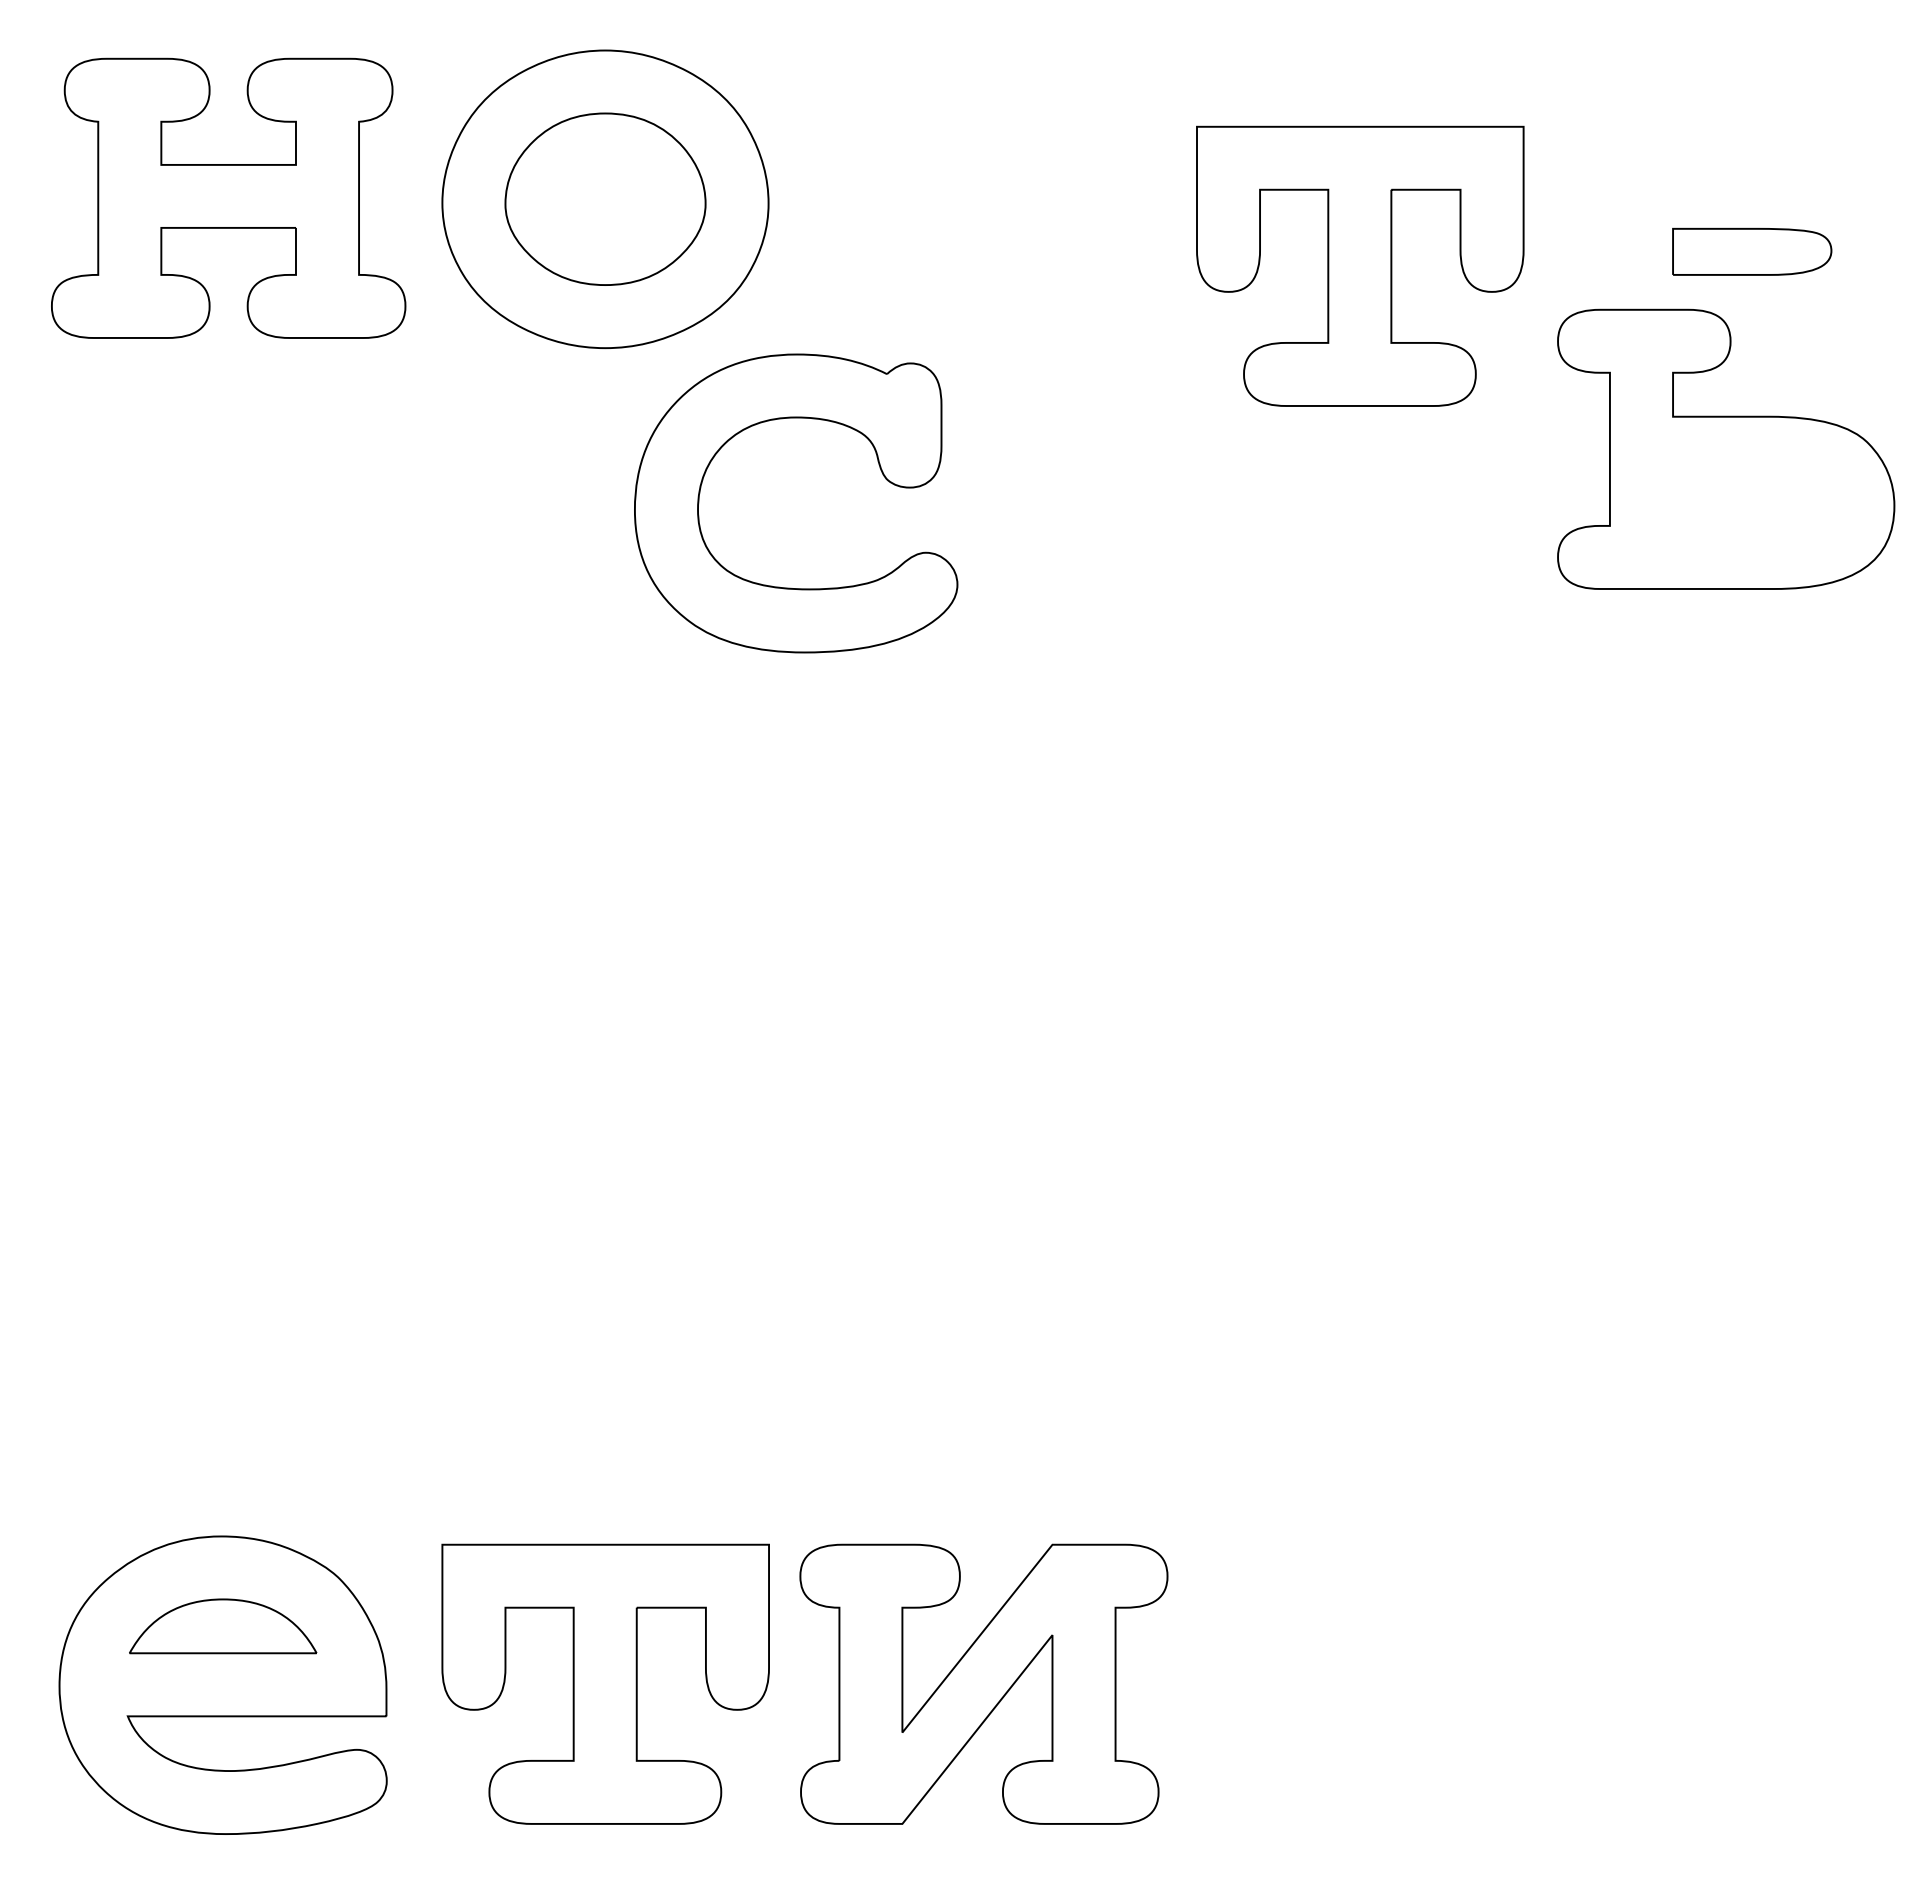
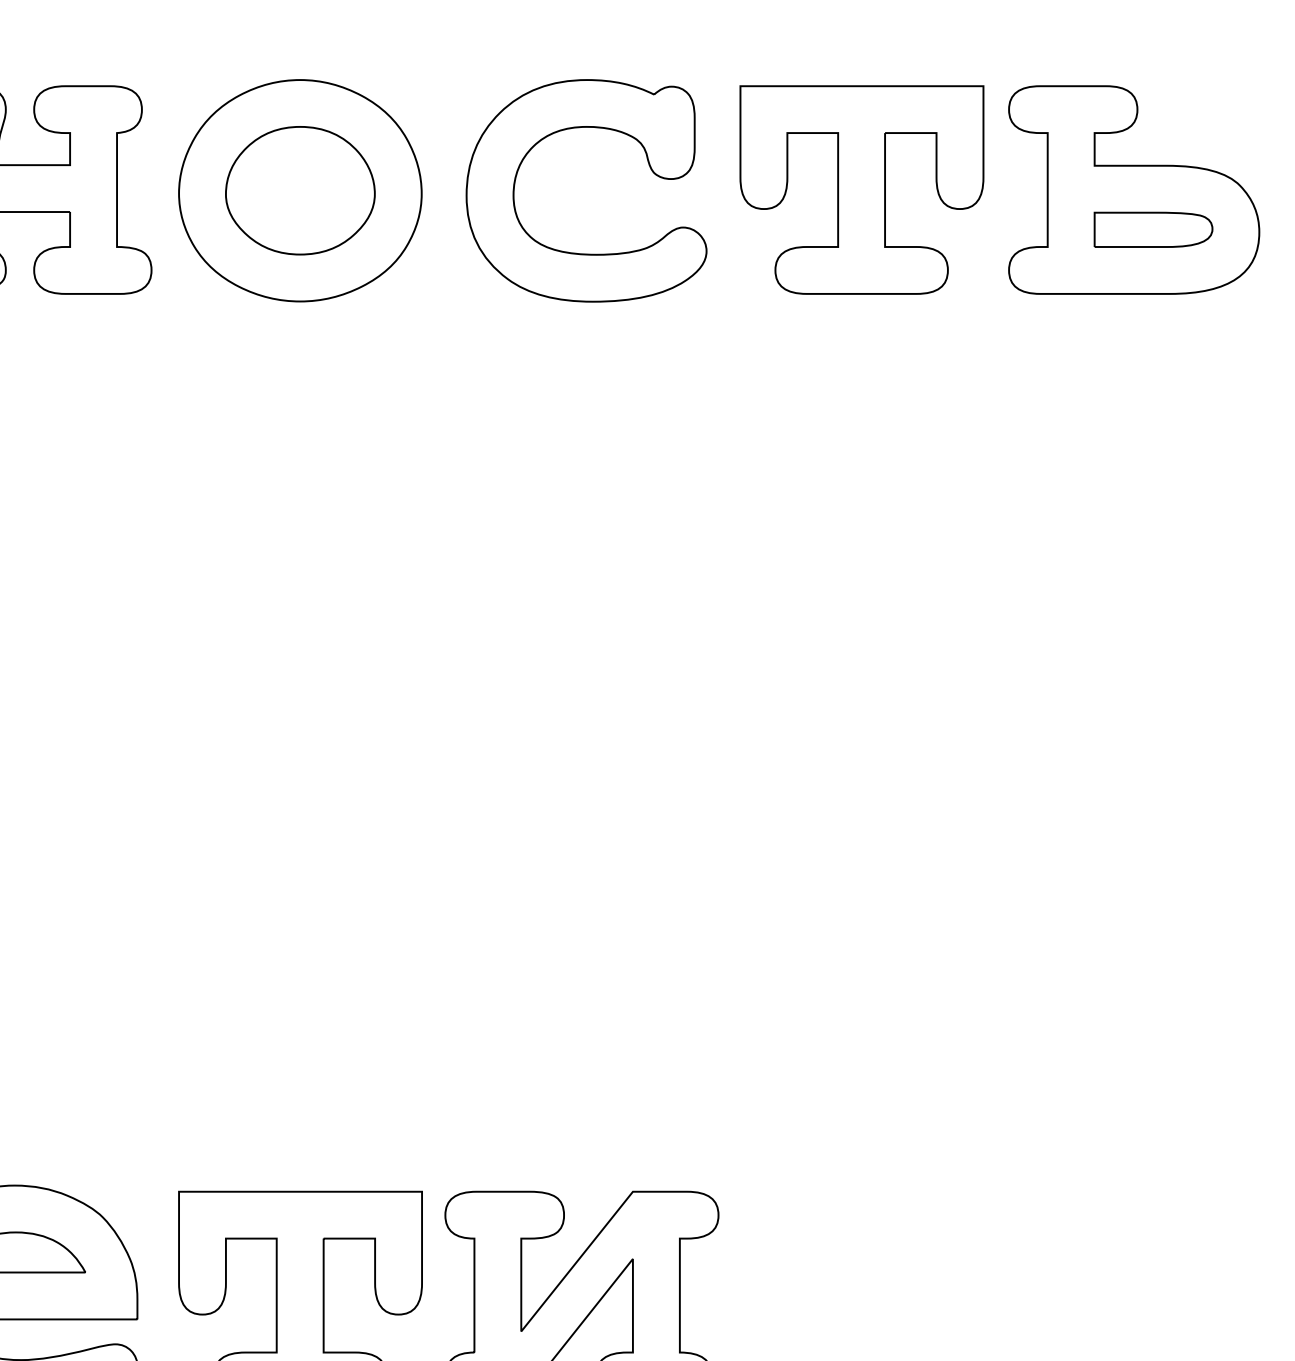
part: (1360, 265) -> (862, 189), moved
part: (1726, 448) -> (1134, 189), moved
part: (791, 587) -> (583, 253), moved

